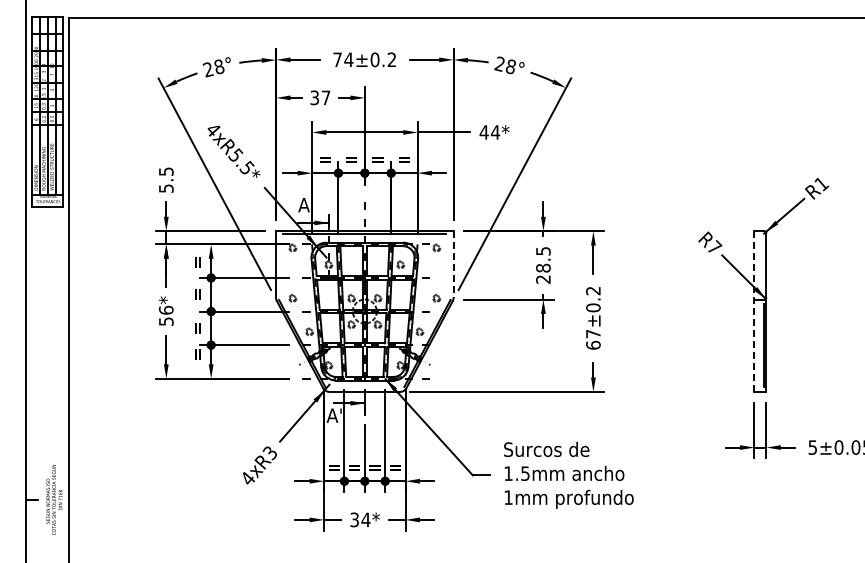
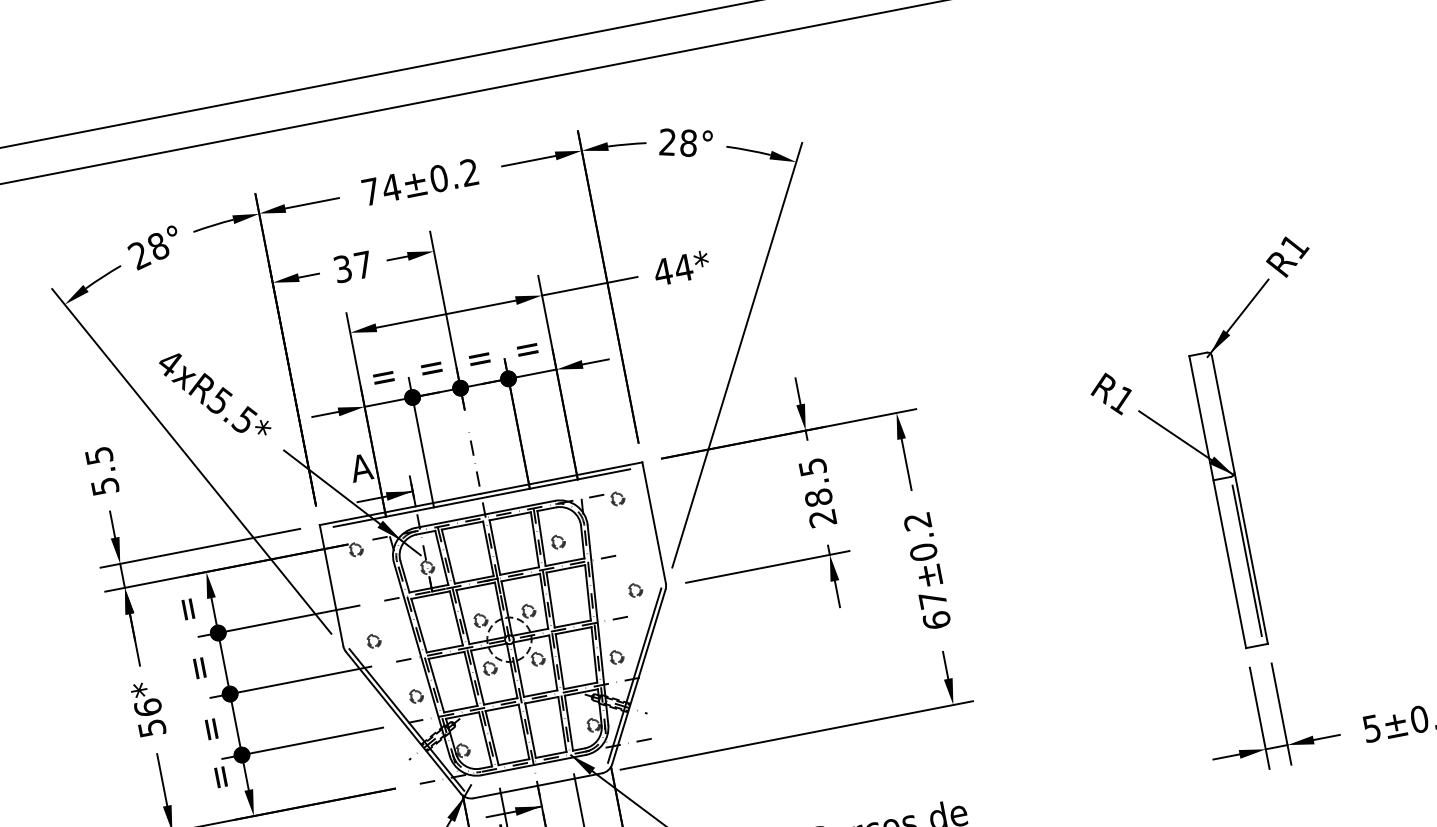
text: (714, 247) -> (1122, 399), R7 -> R1
line: (453, 265) -> (654, 524), dashed -> solid
line: (754, 312) -> (1218, 503), dashed -> solid

